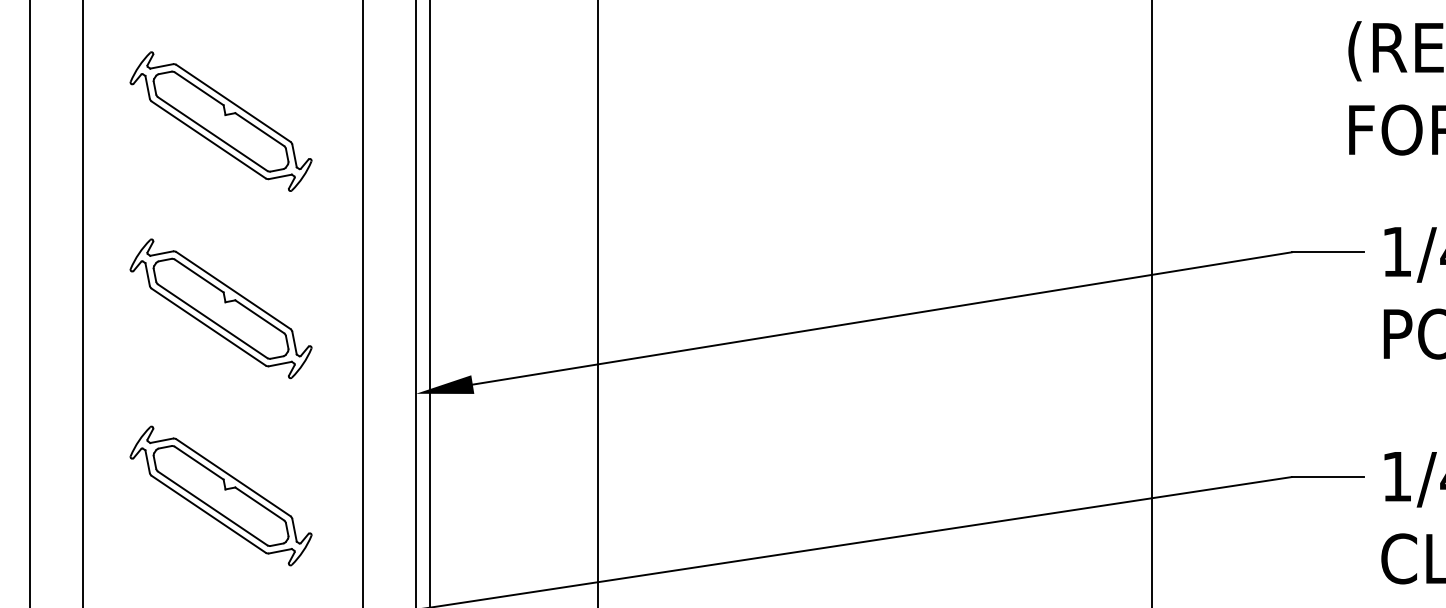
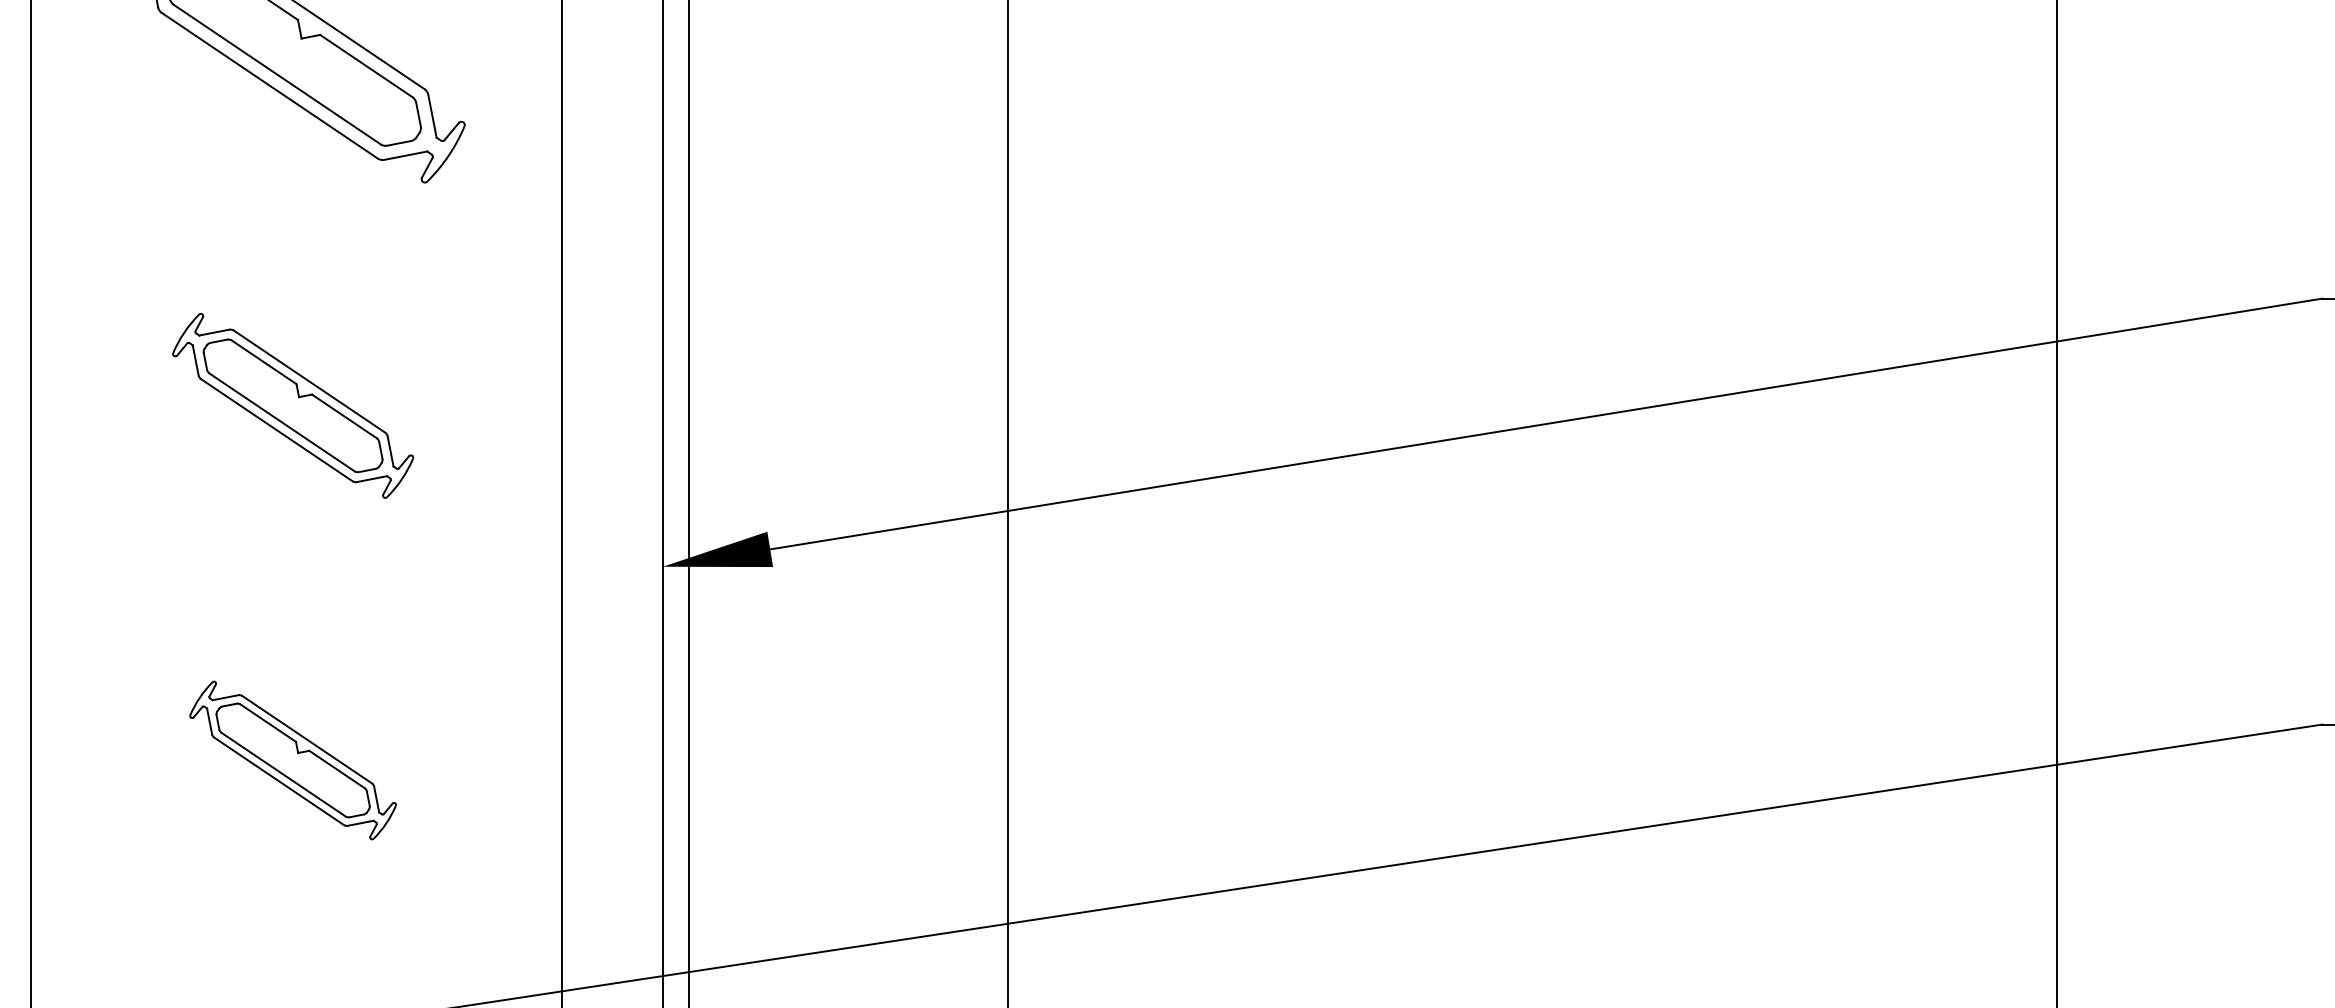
part: (220, 308) -> (292, 405), size x0.7
part: (220, 495) -> (292, 759), size x0.6

